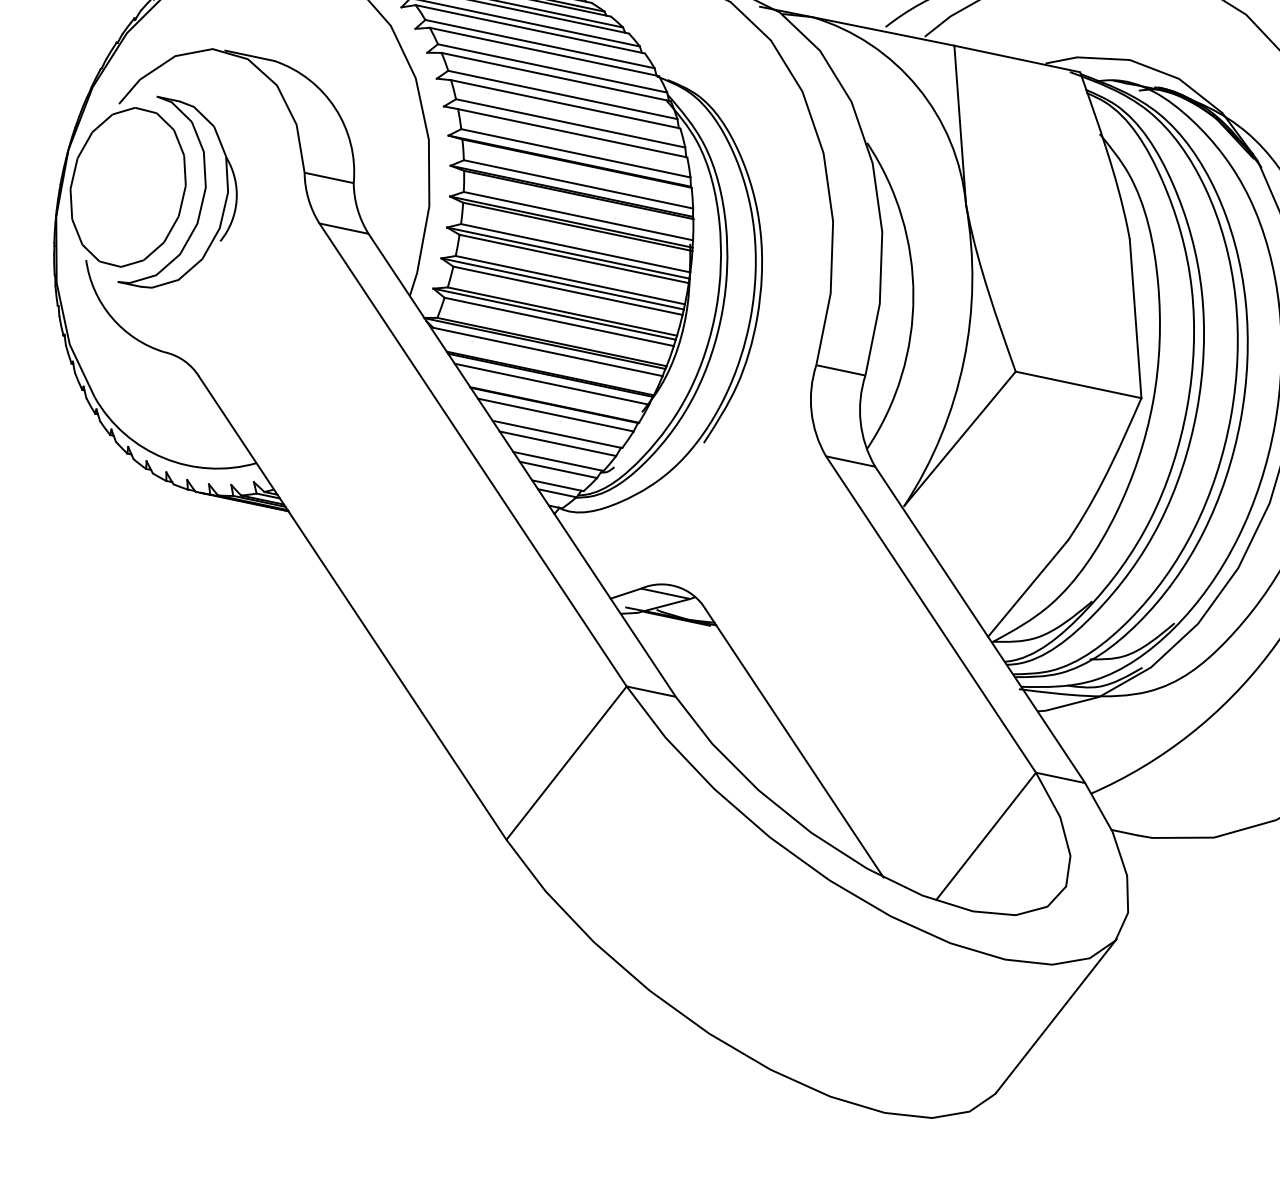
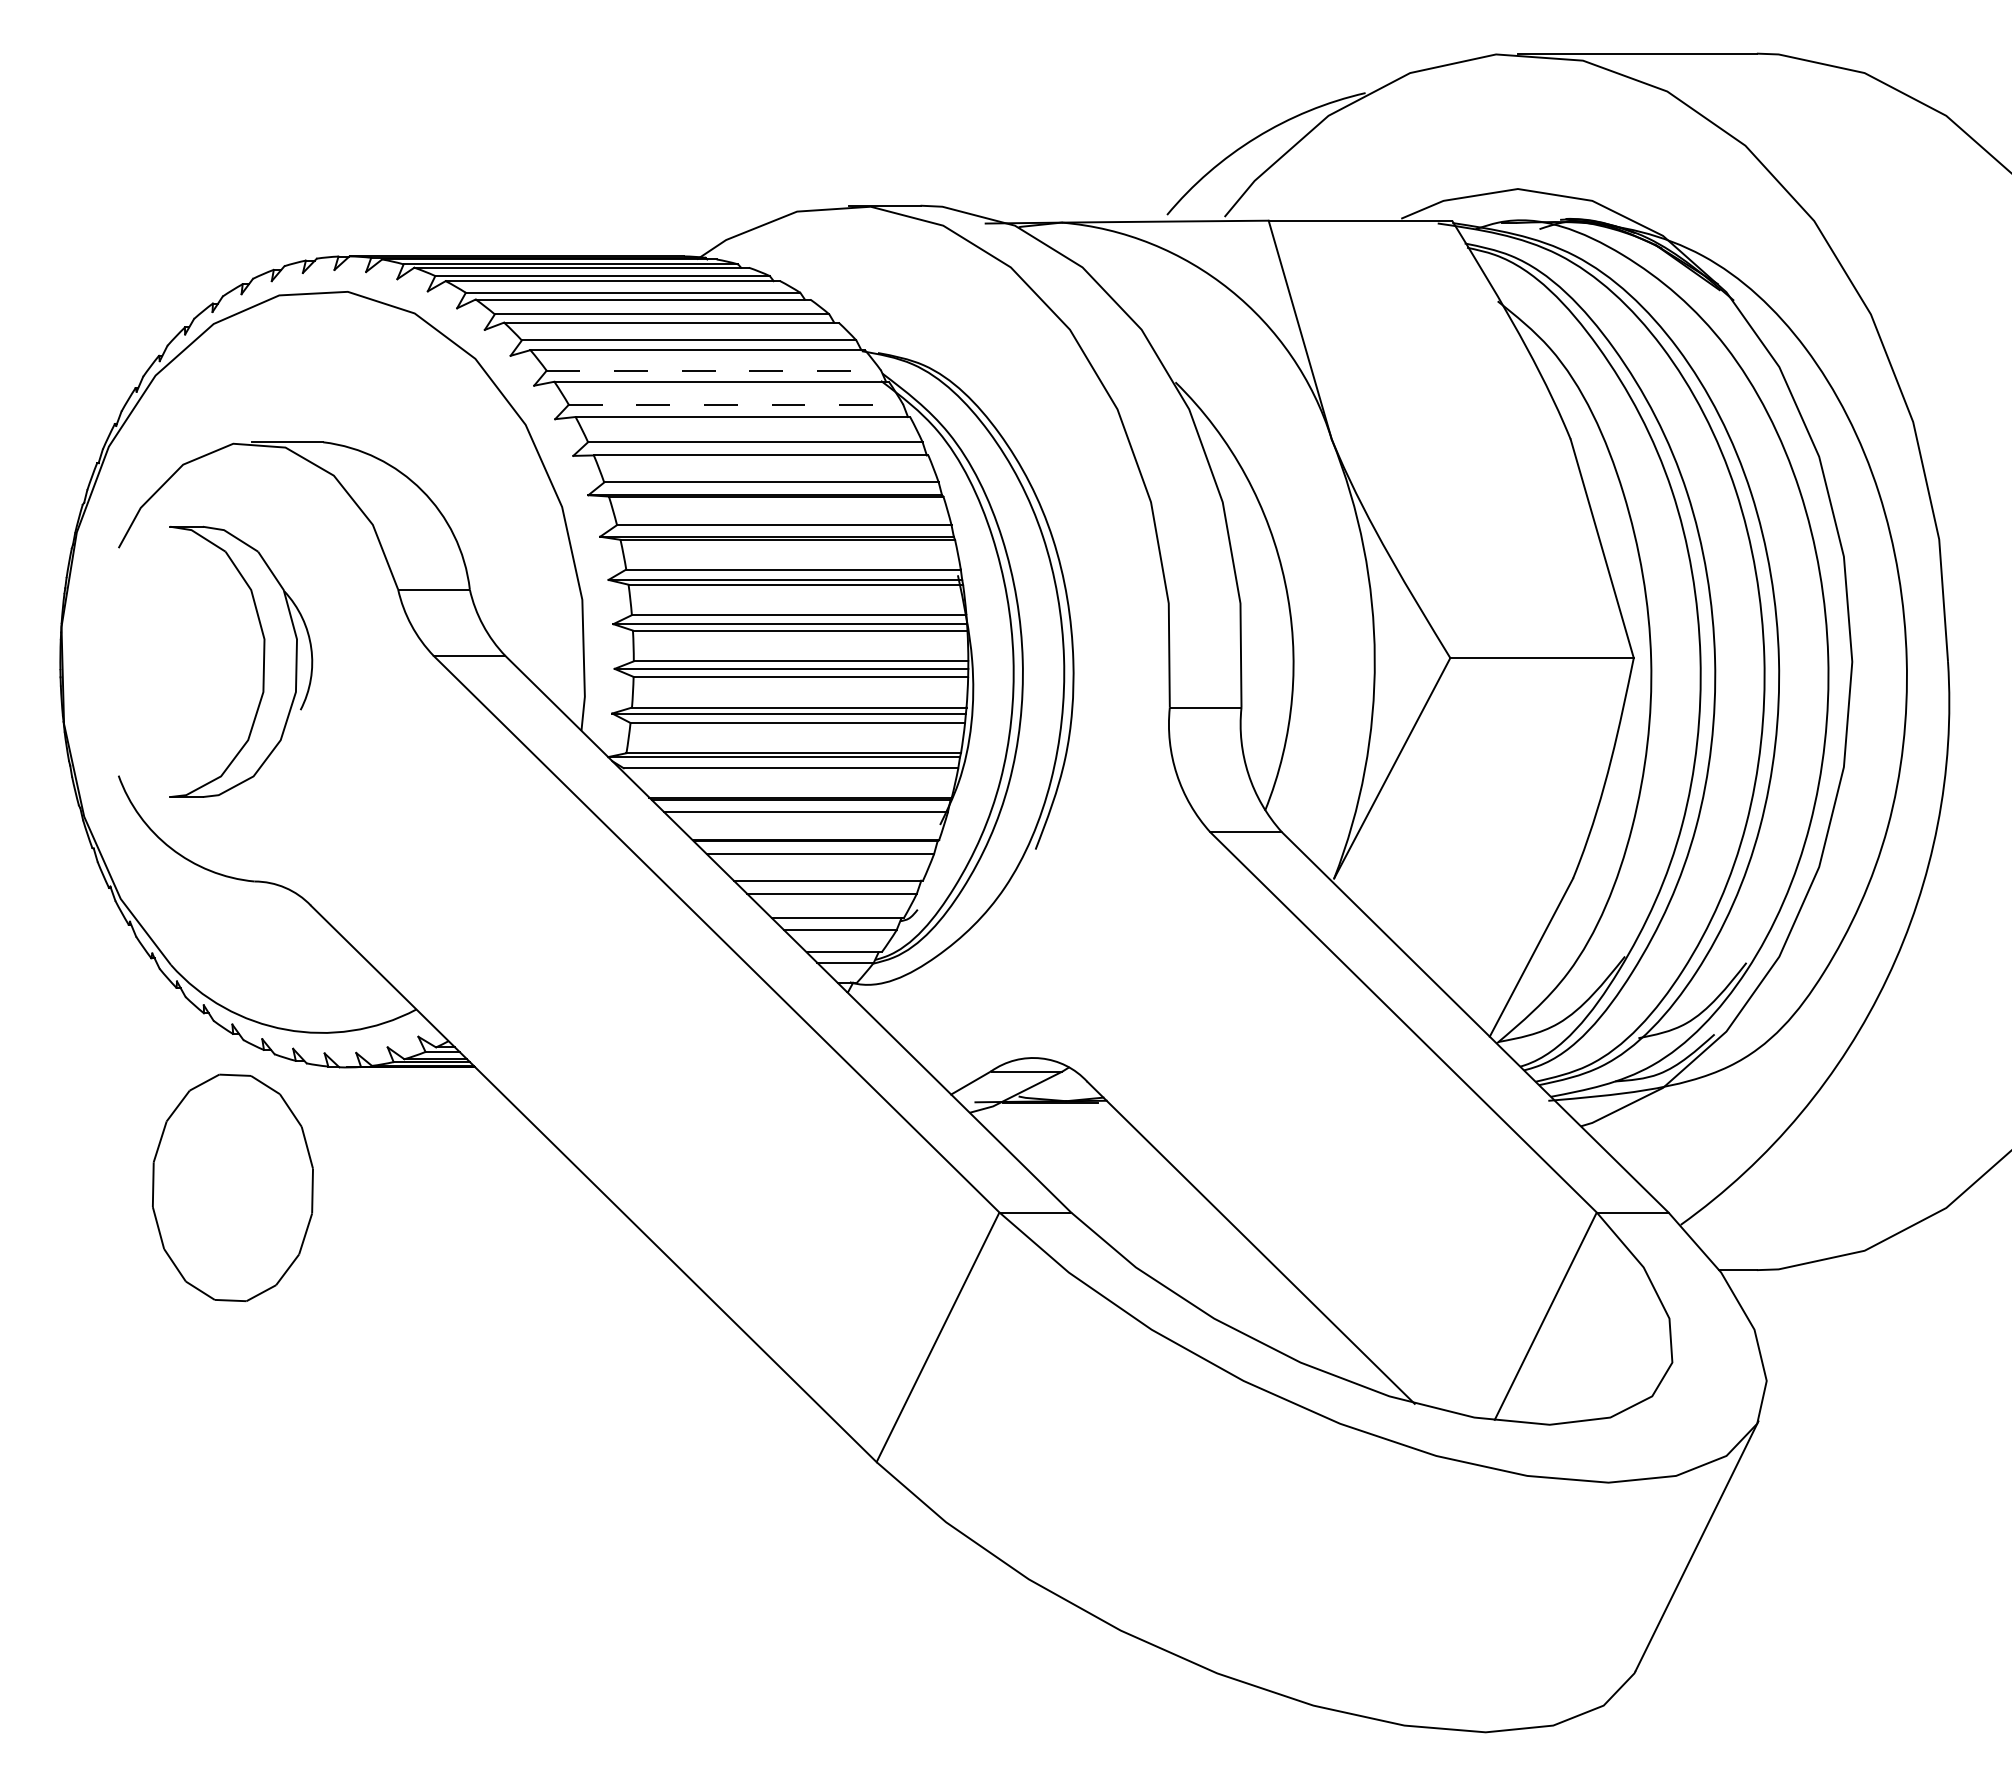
line: (553, 68) -> (714, 370), solid -> dashed
line: (563, 94) -> (736, 404), solid -> dashed
part: (127, 187) -> (232, 1187), moved

